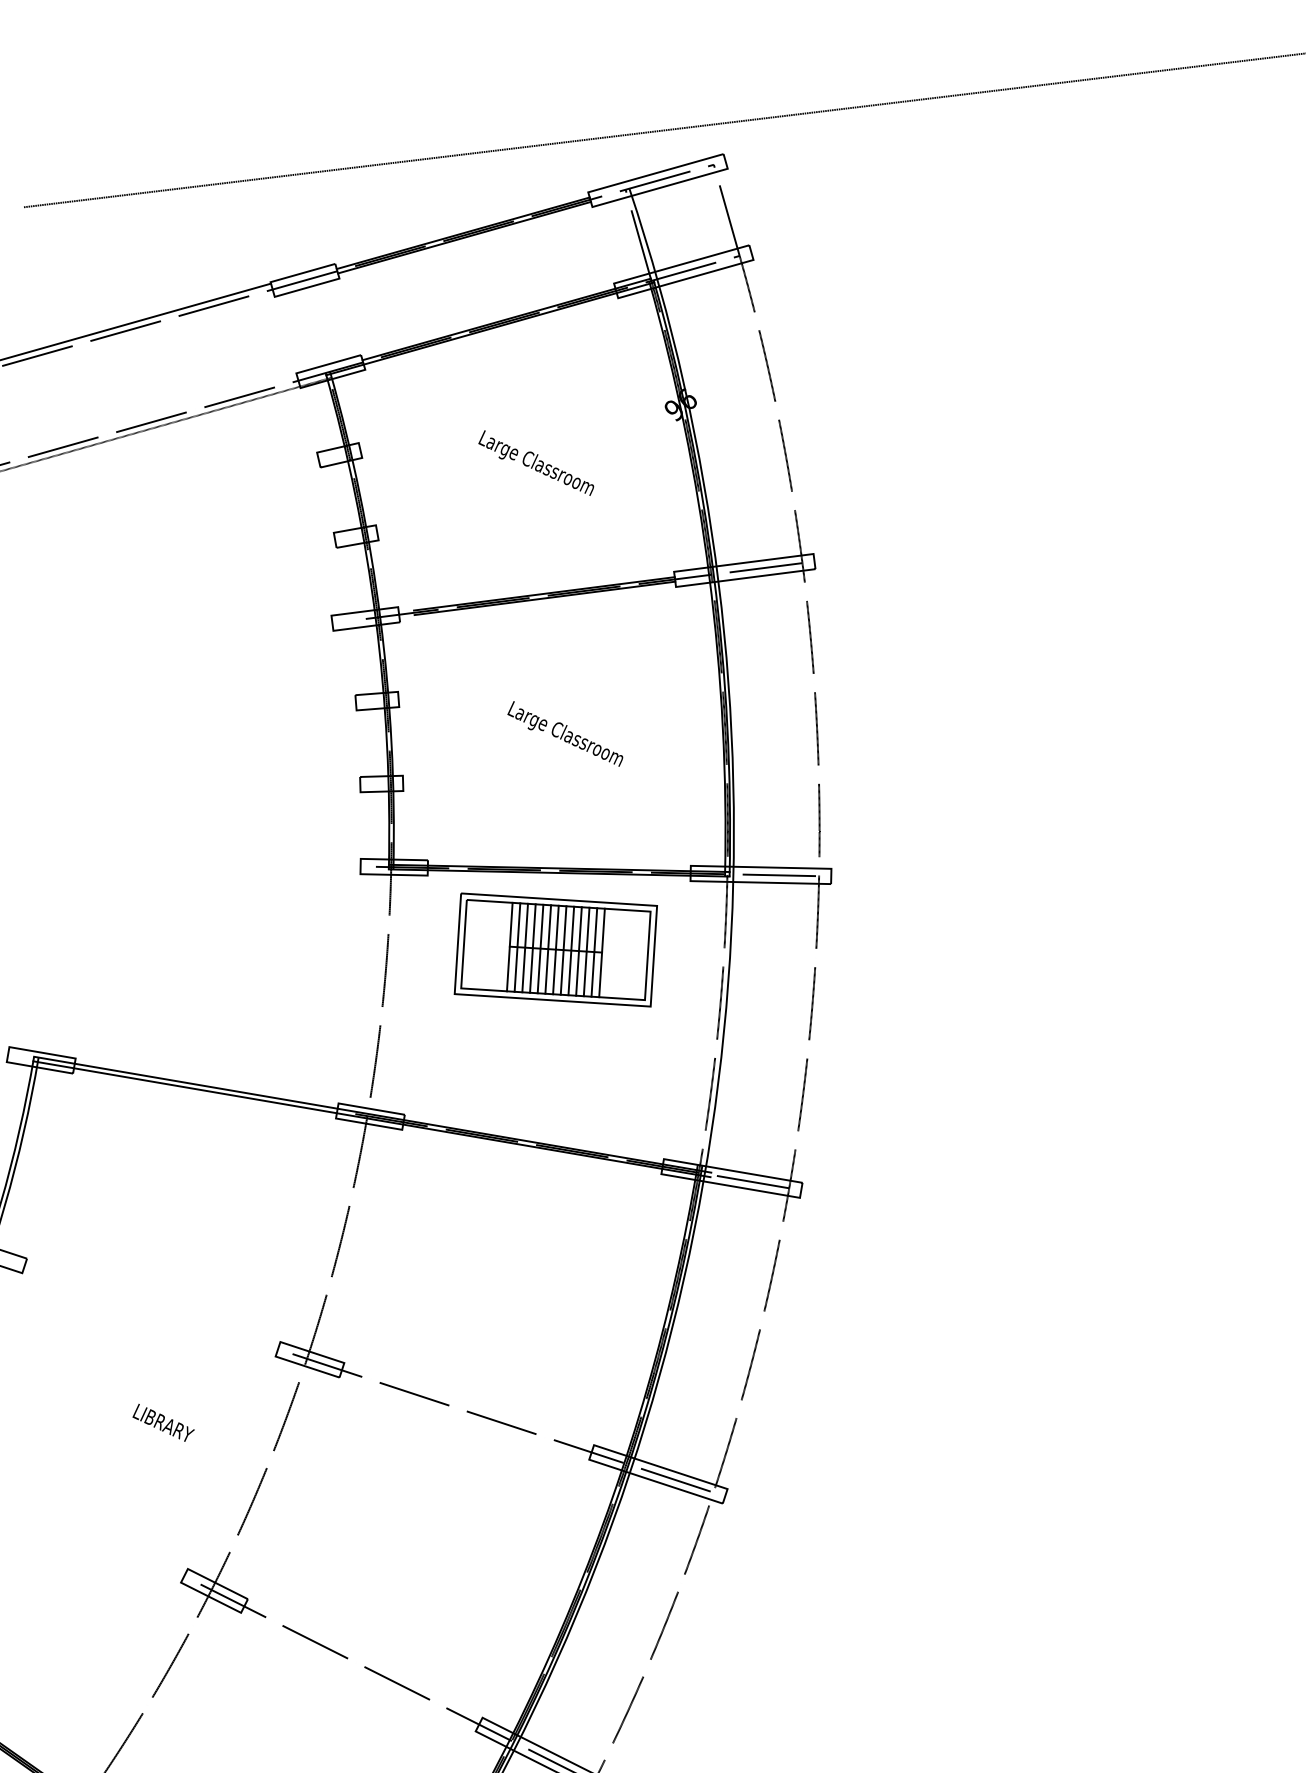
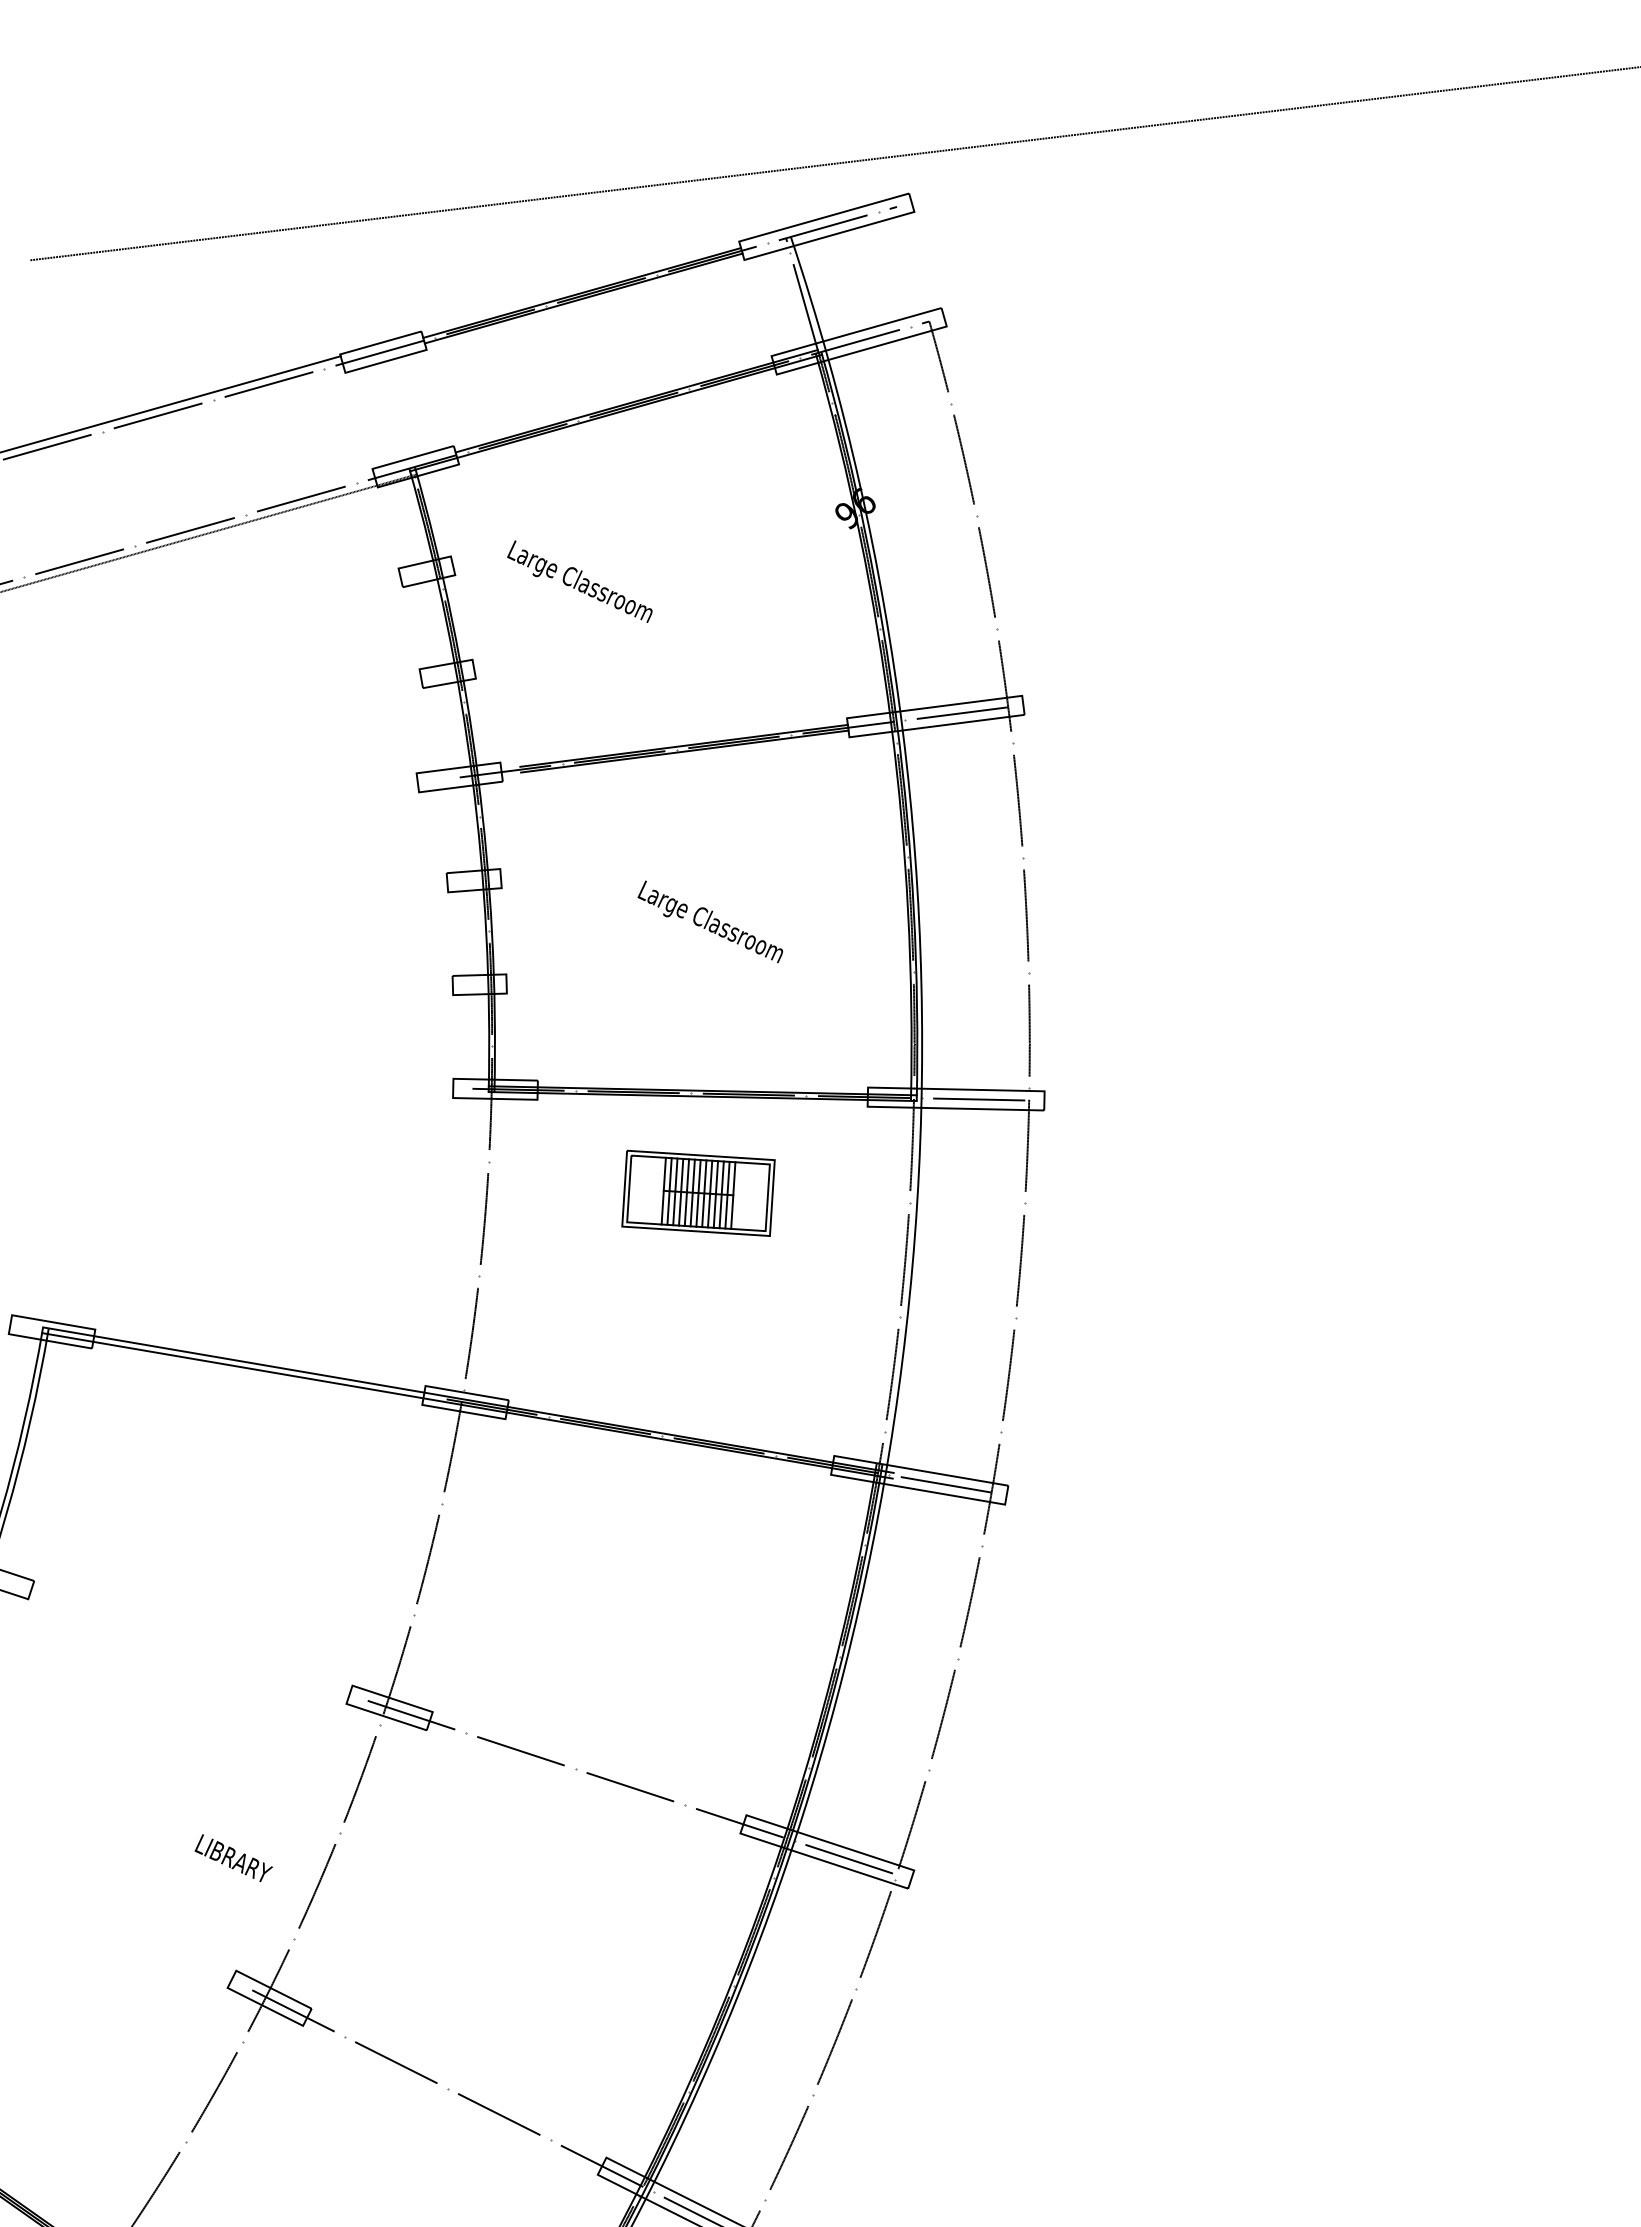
line: (727, 209) -> (913, 263), removed
text: (535, 462) -> (579, 581), moved
part: (555, 950) -> (698, 1193), size x0.6
text: (163, 1423) -> (233, 1858), moved

